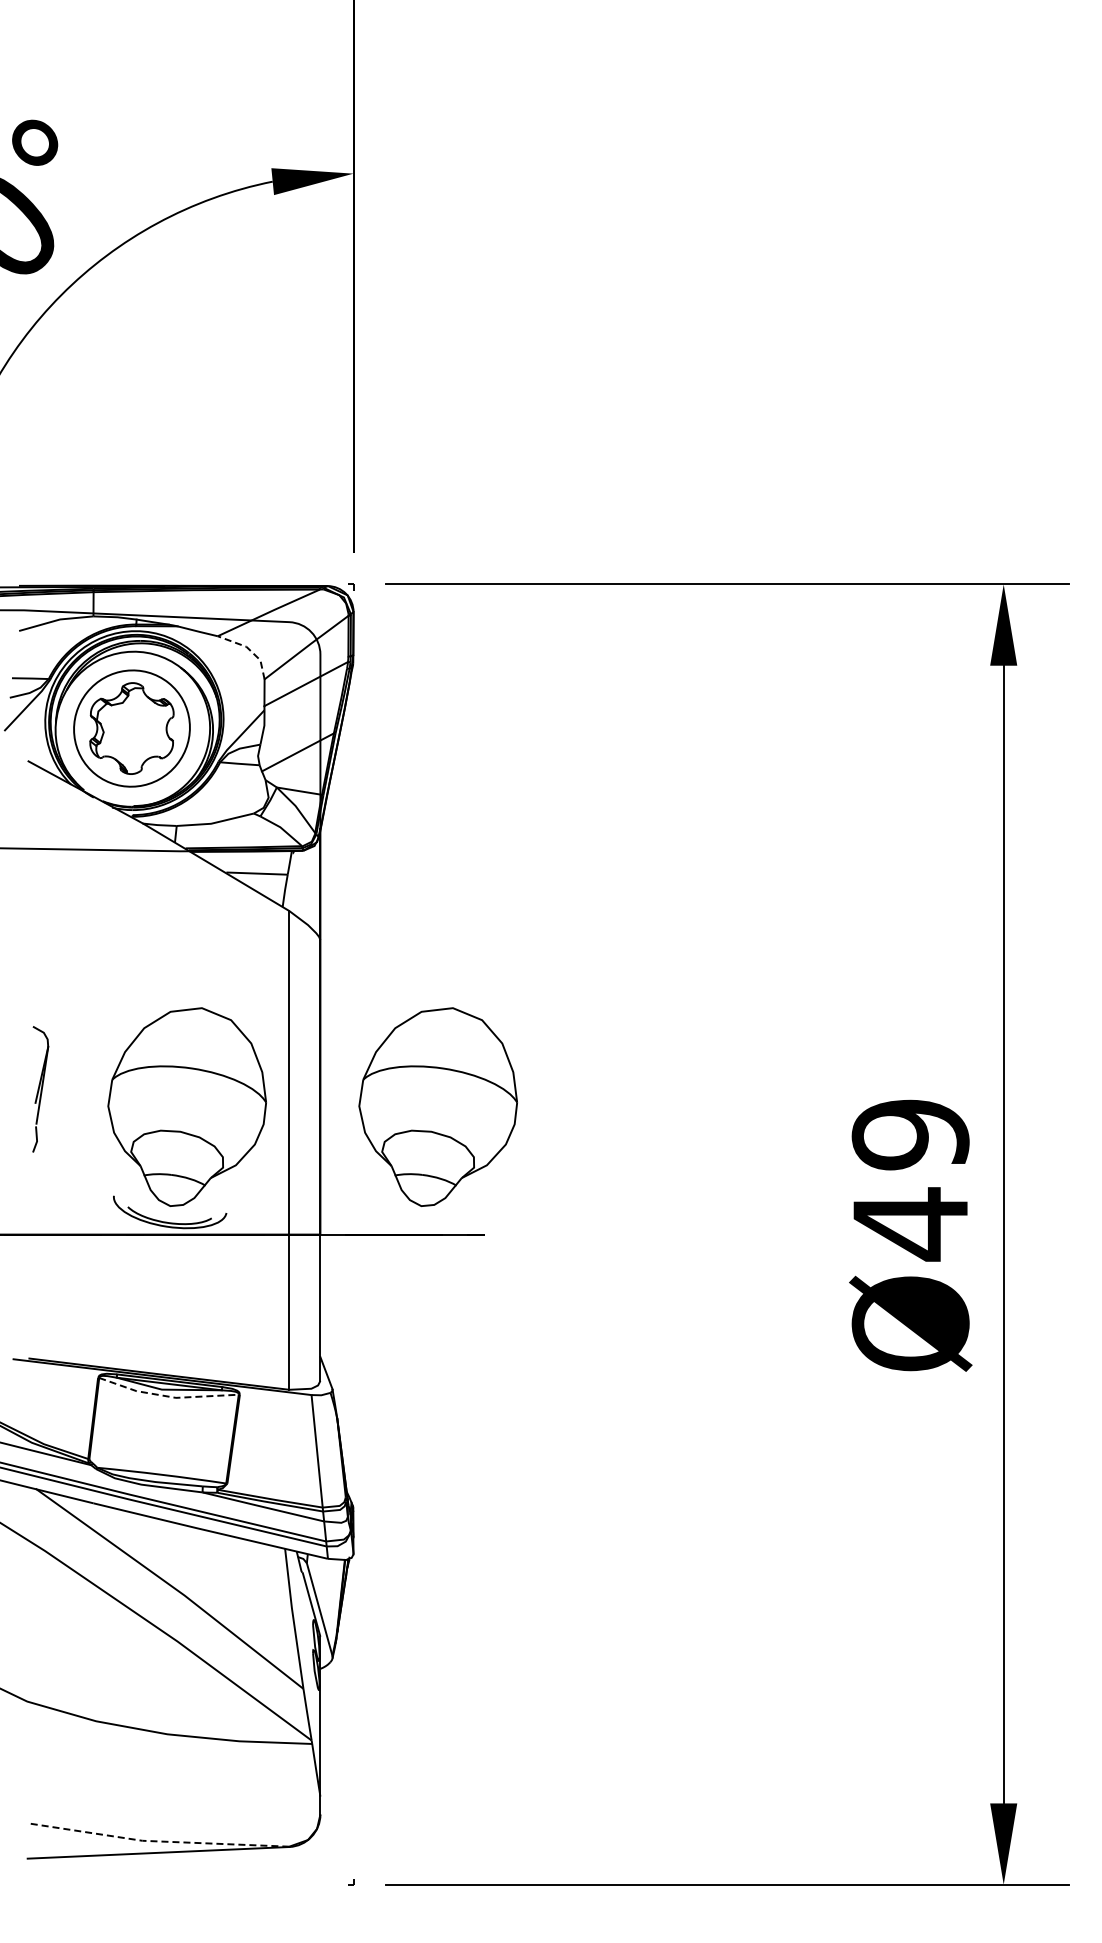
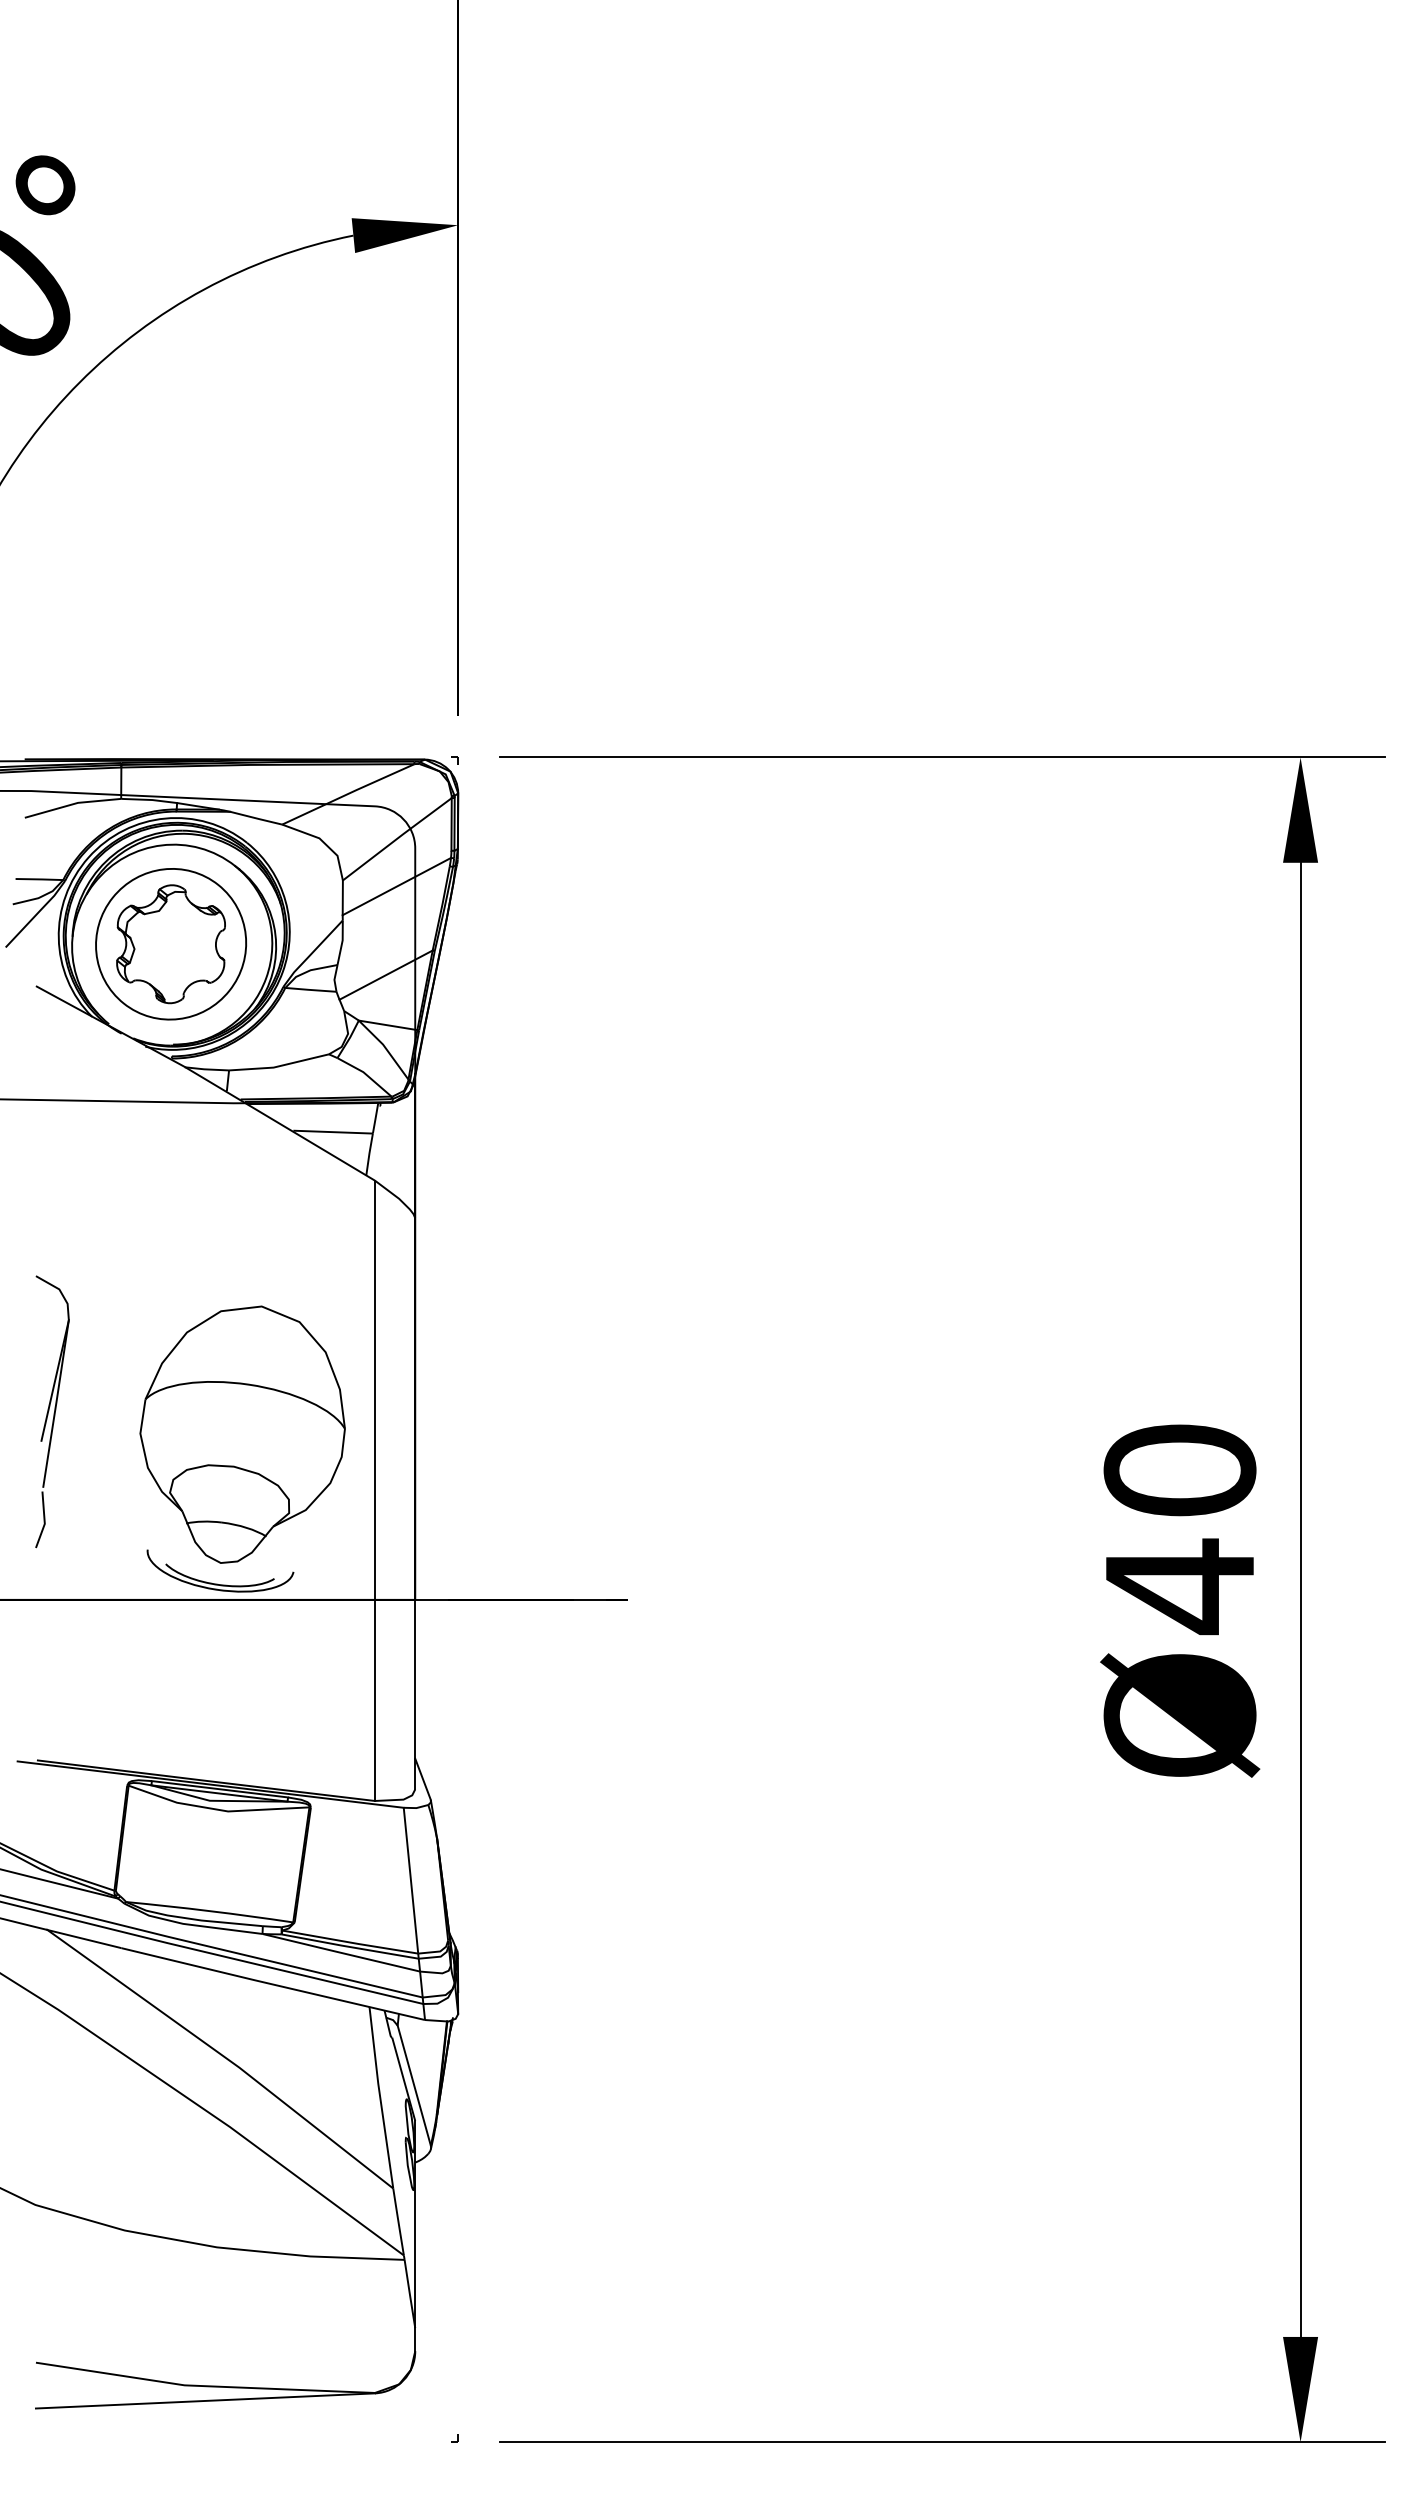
line: (249, 649) -> (323, 841), dashed -> solid
part: (40, 1089) -> (52, 1411), size x1.67
part: (437, 1106) -> (566, 1433), removed
text: (910, 1134) -> (1179, 1470), Ø49 -> Ø40
line: (167, 1396) -> (217, 1809), dashed -> solid
line: (157, 1841) -> (204, 2386), dashed -> solid

